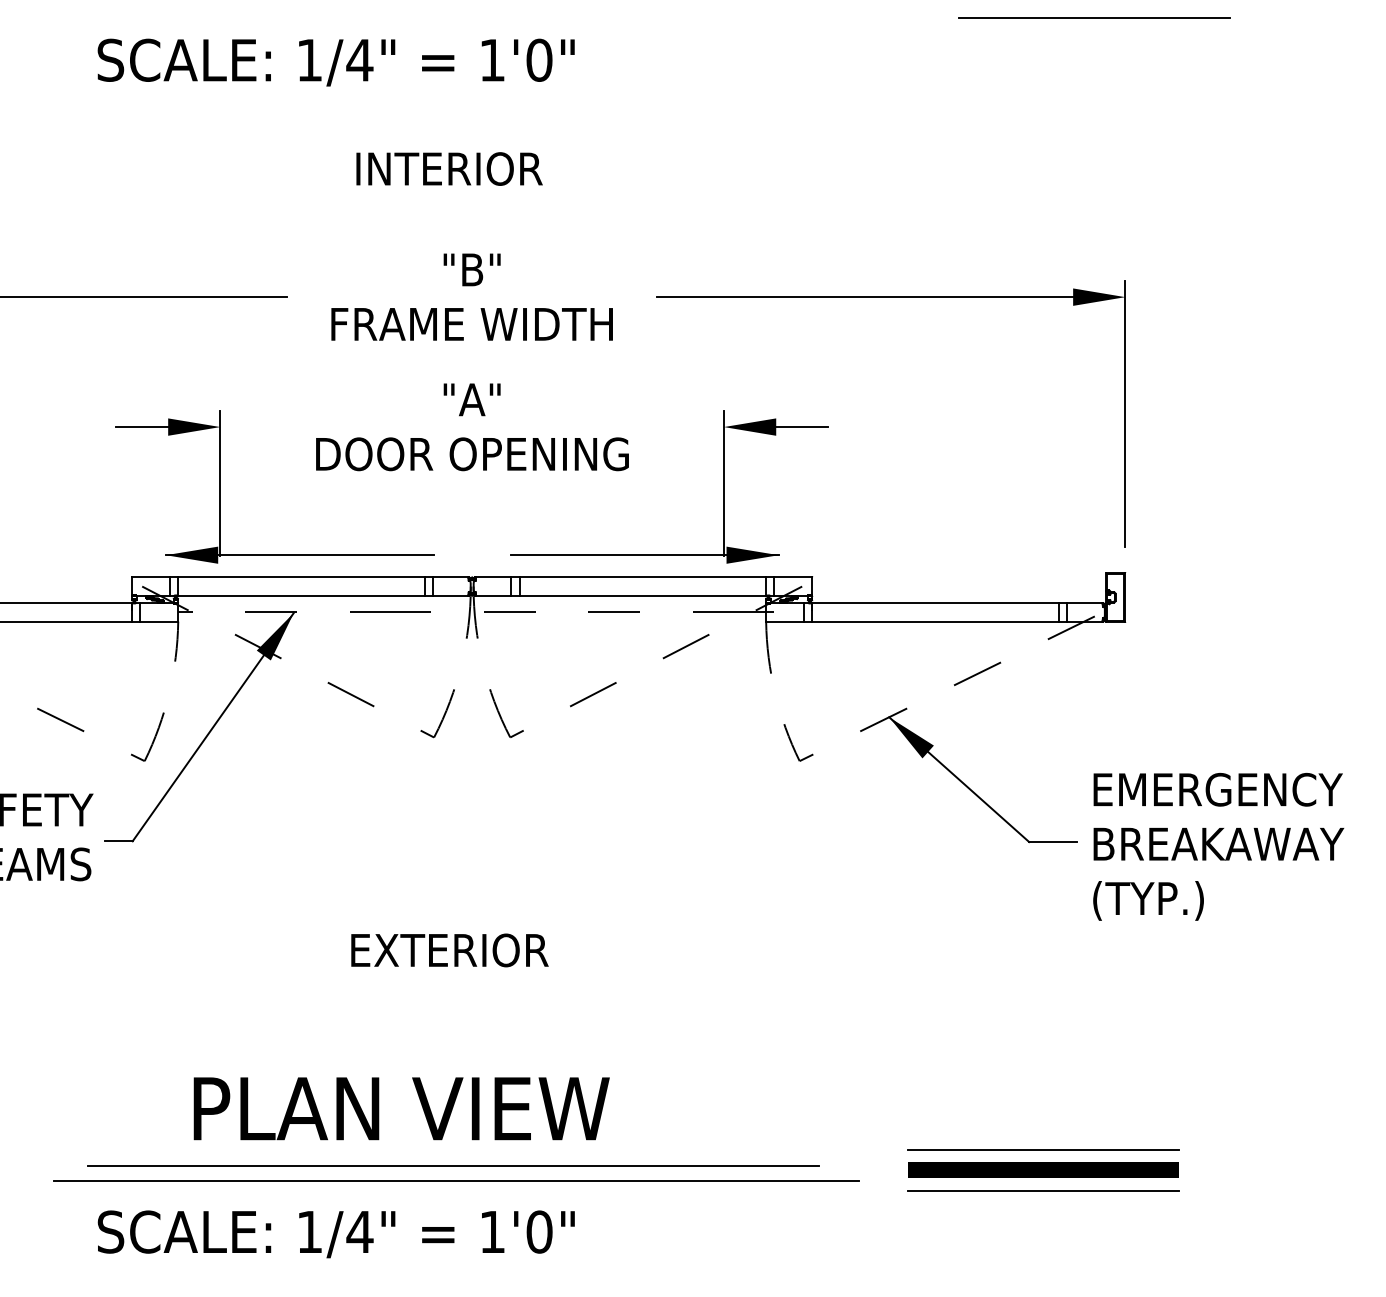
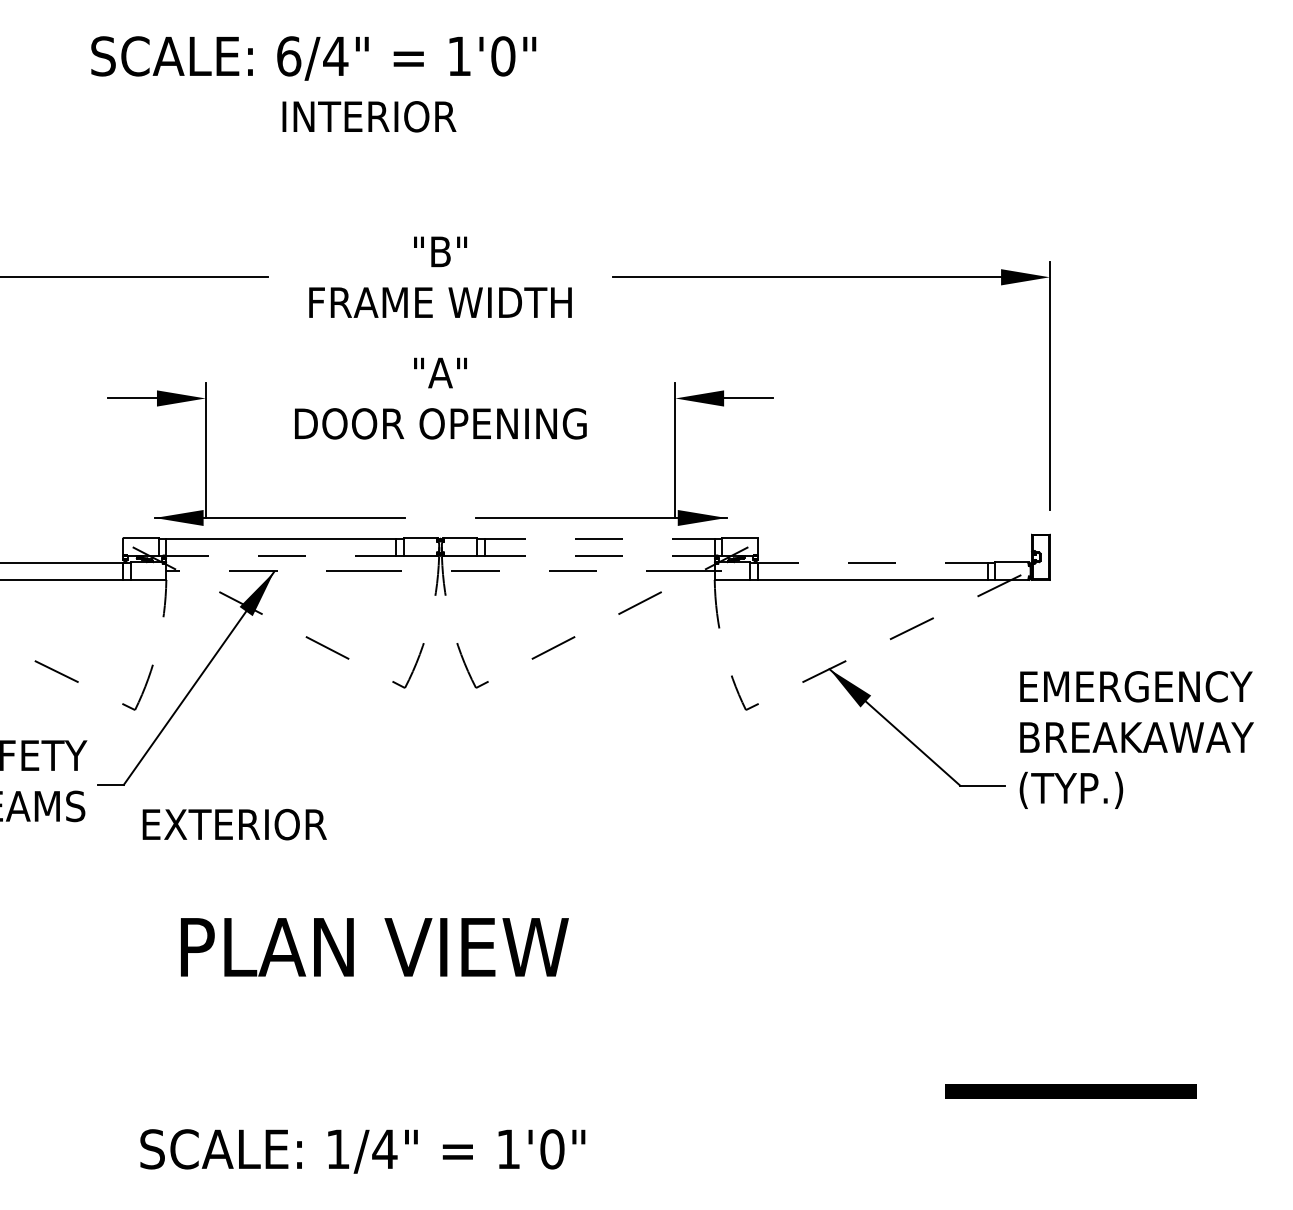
line: (1093, 18) -> (1020, 17), removed
text: (310, 60) -> (289, 56), 1/4" -> 6/4"
text: (449, 168) -> (369, 116), moved
line: (642, 577) -> (599, 538), solid -> dashed
line: (301, 595) -> (281, 555), solid -> dashed
line: (642, 595) -> (599, 555), solid -> dashed
line: (935, 602) -> (872, 562), solid -> dashed
text: (1218, 846) -> (1136, 739), moved
text: (449, 950) -> (234, 824), moved
text: (401, 1108) -> (374, 947), moved
line: (1042, 1149) -> (972, 1072), removed
line: (452, 1165) -> (422, 1087), removed
line: (1042, 1170) -> (1070, 1091), moved
line: (456, 1180) -> (425, 1101), removed
line: (1042, 1190) -> (972, 1110), removed
text: (335, 1234) -> (362, 1151), moved

